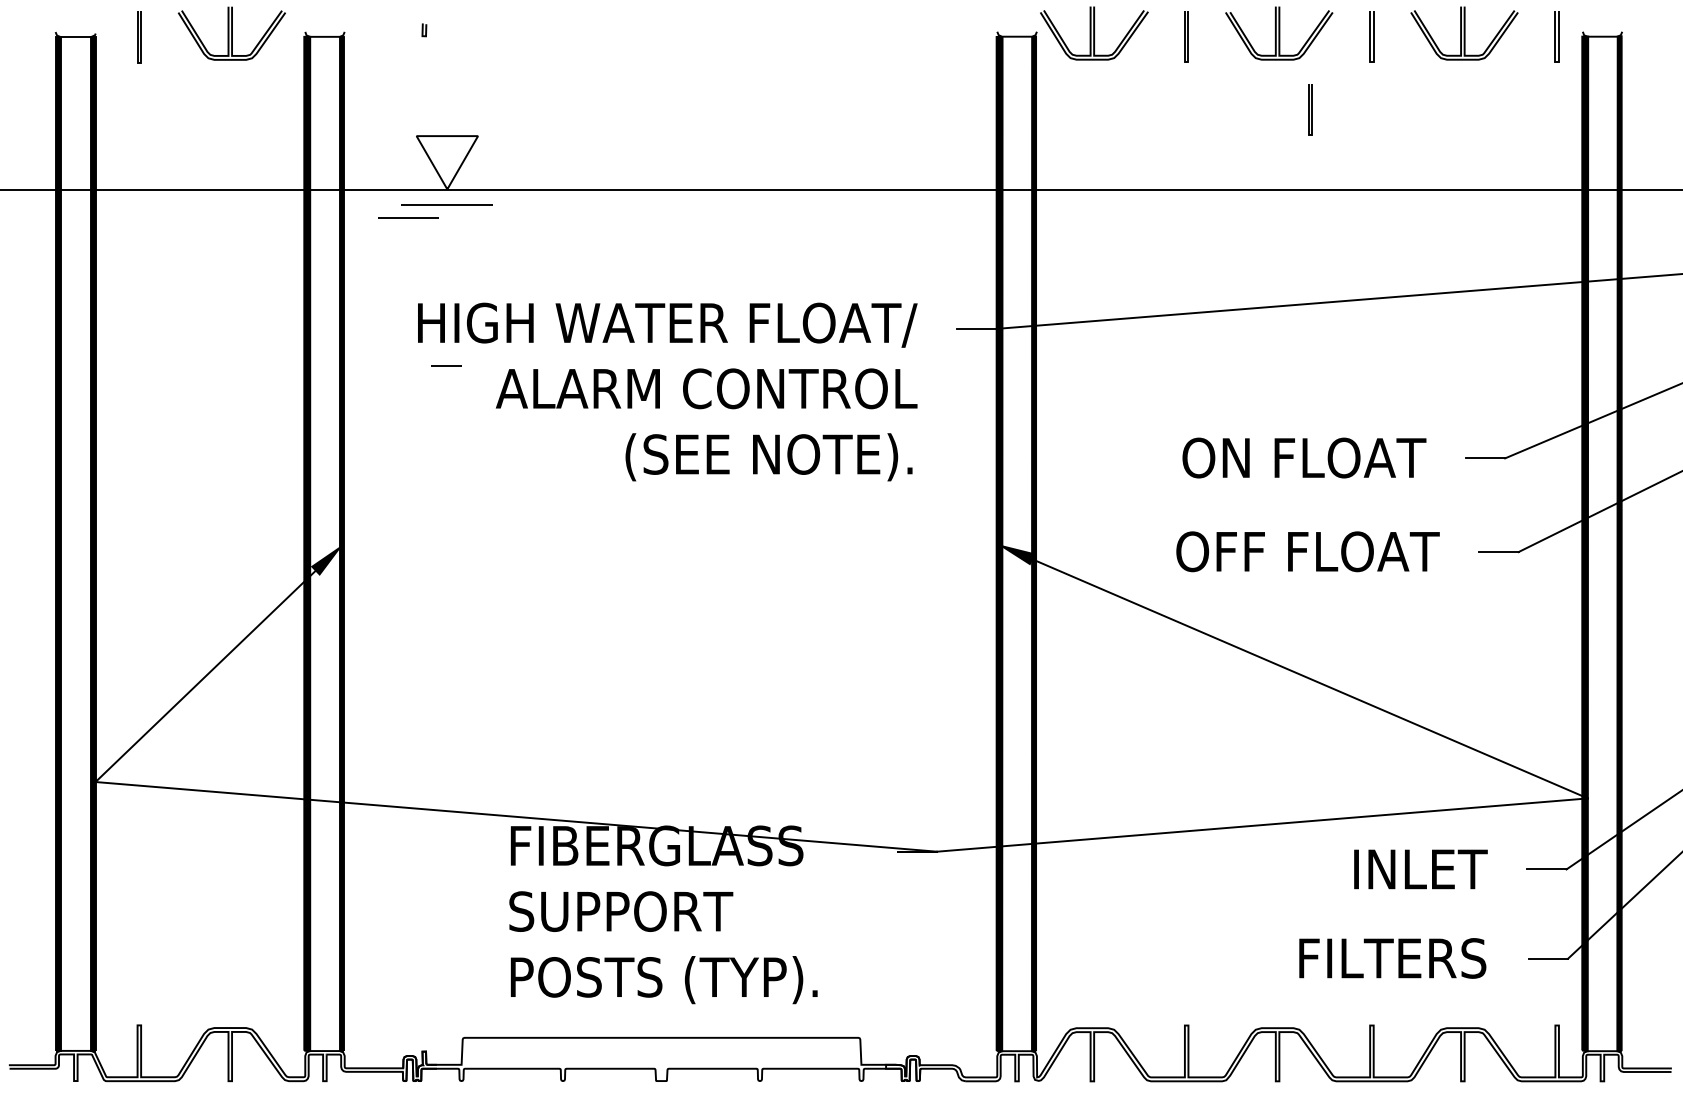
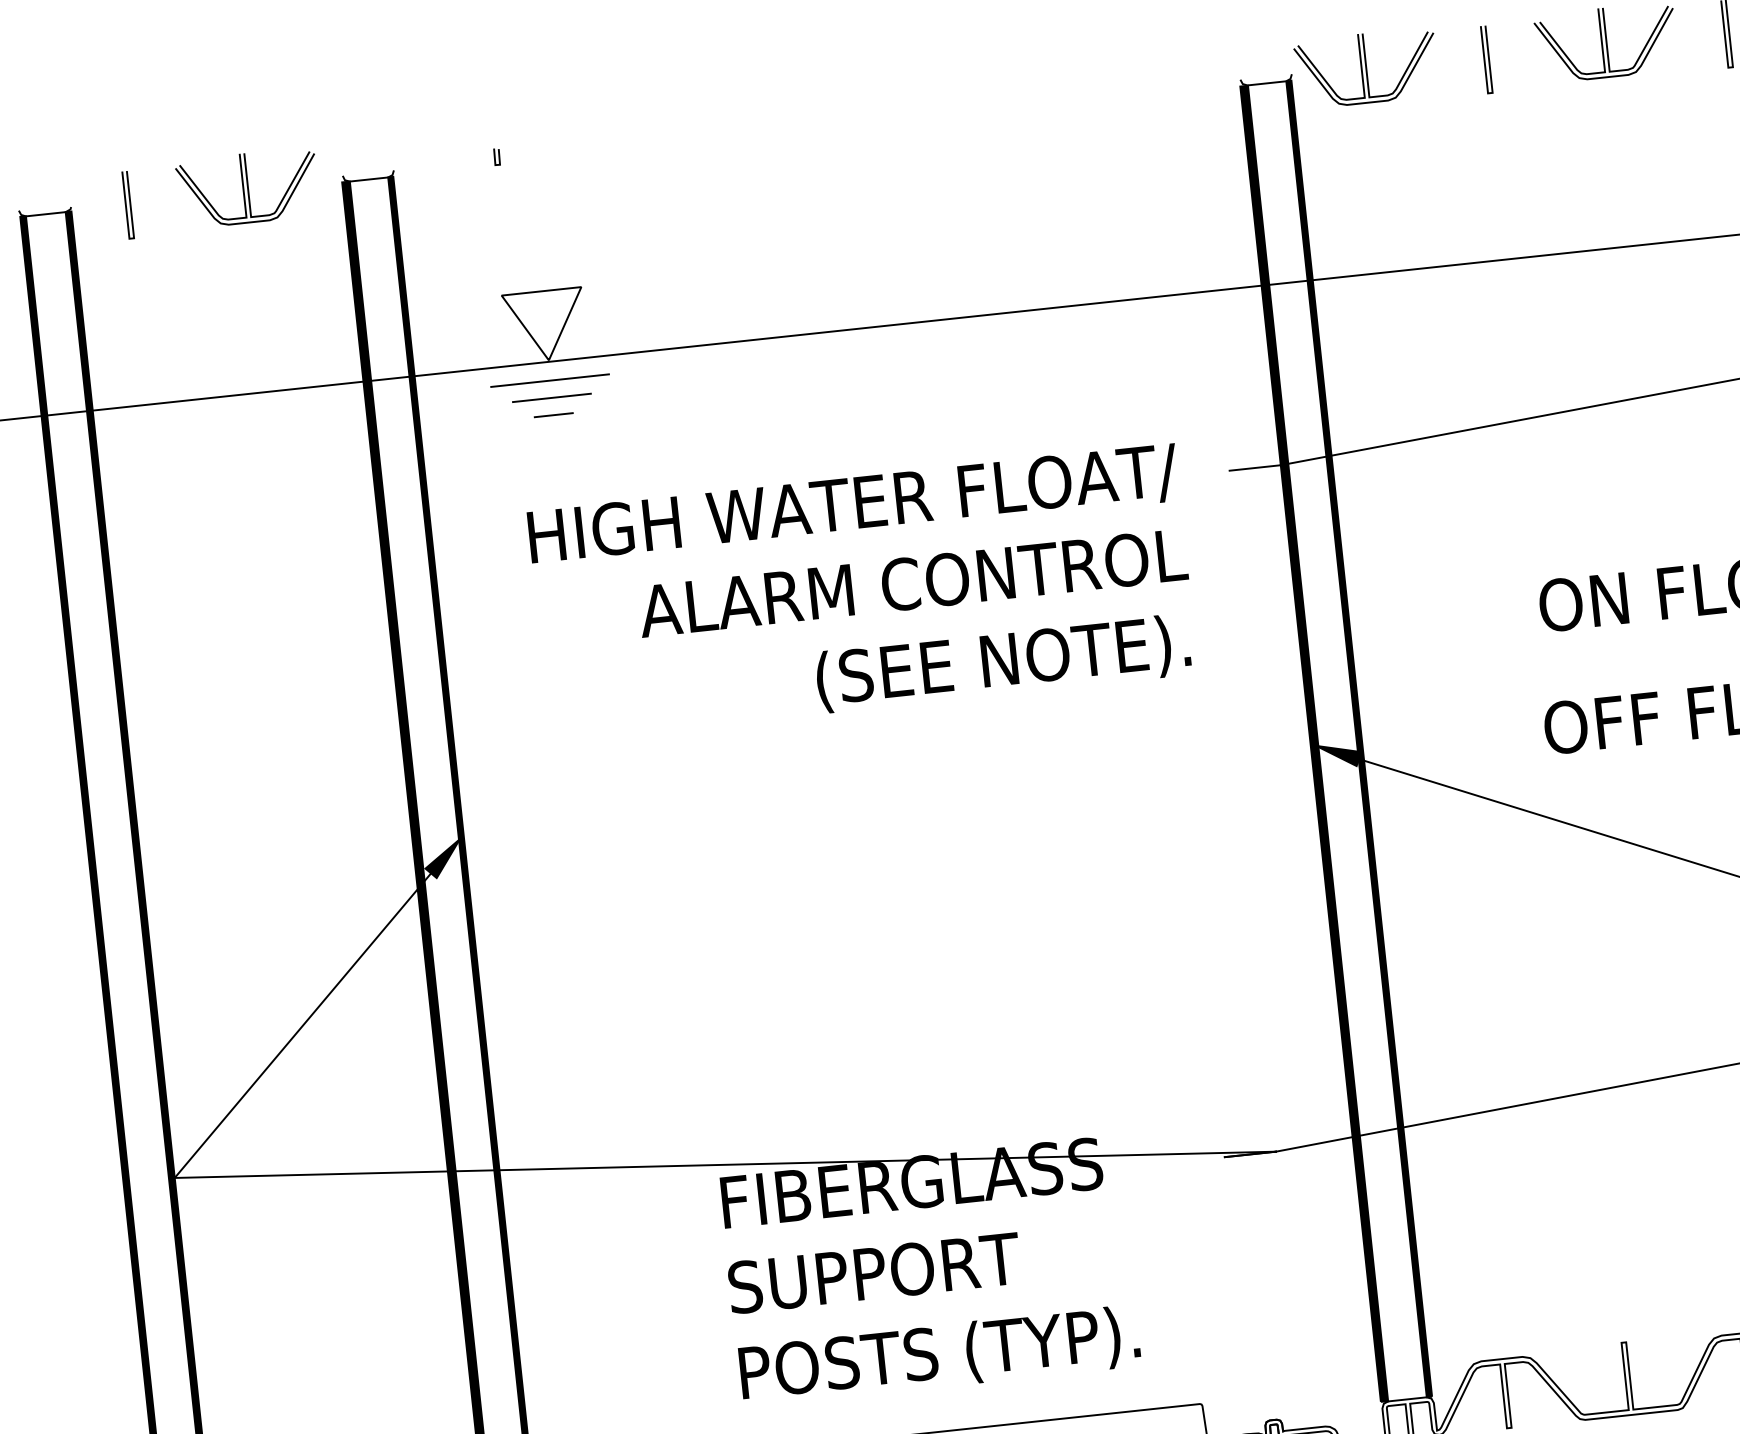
line: (1309, 109) -> (1656, 137), removed
line: (408, 217) -> (551, 397), moved
line: (446, 365) -> (553, 415), moved

